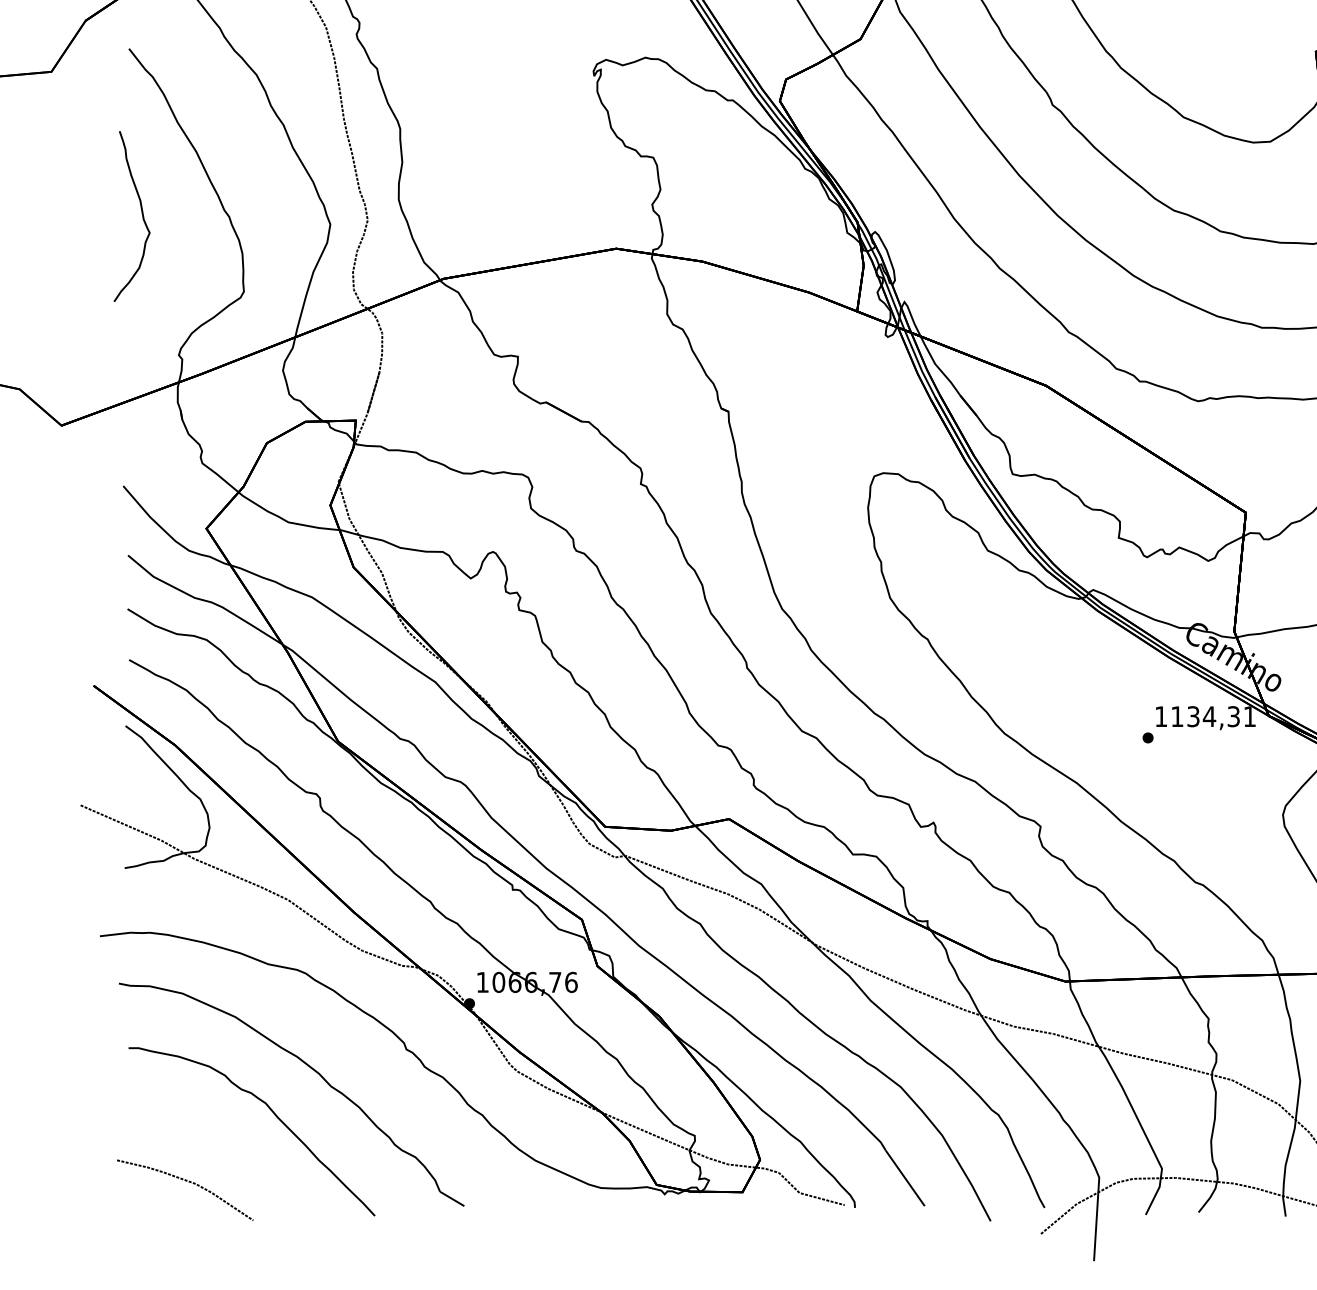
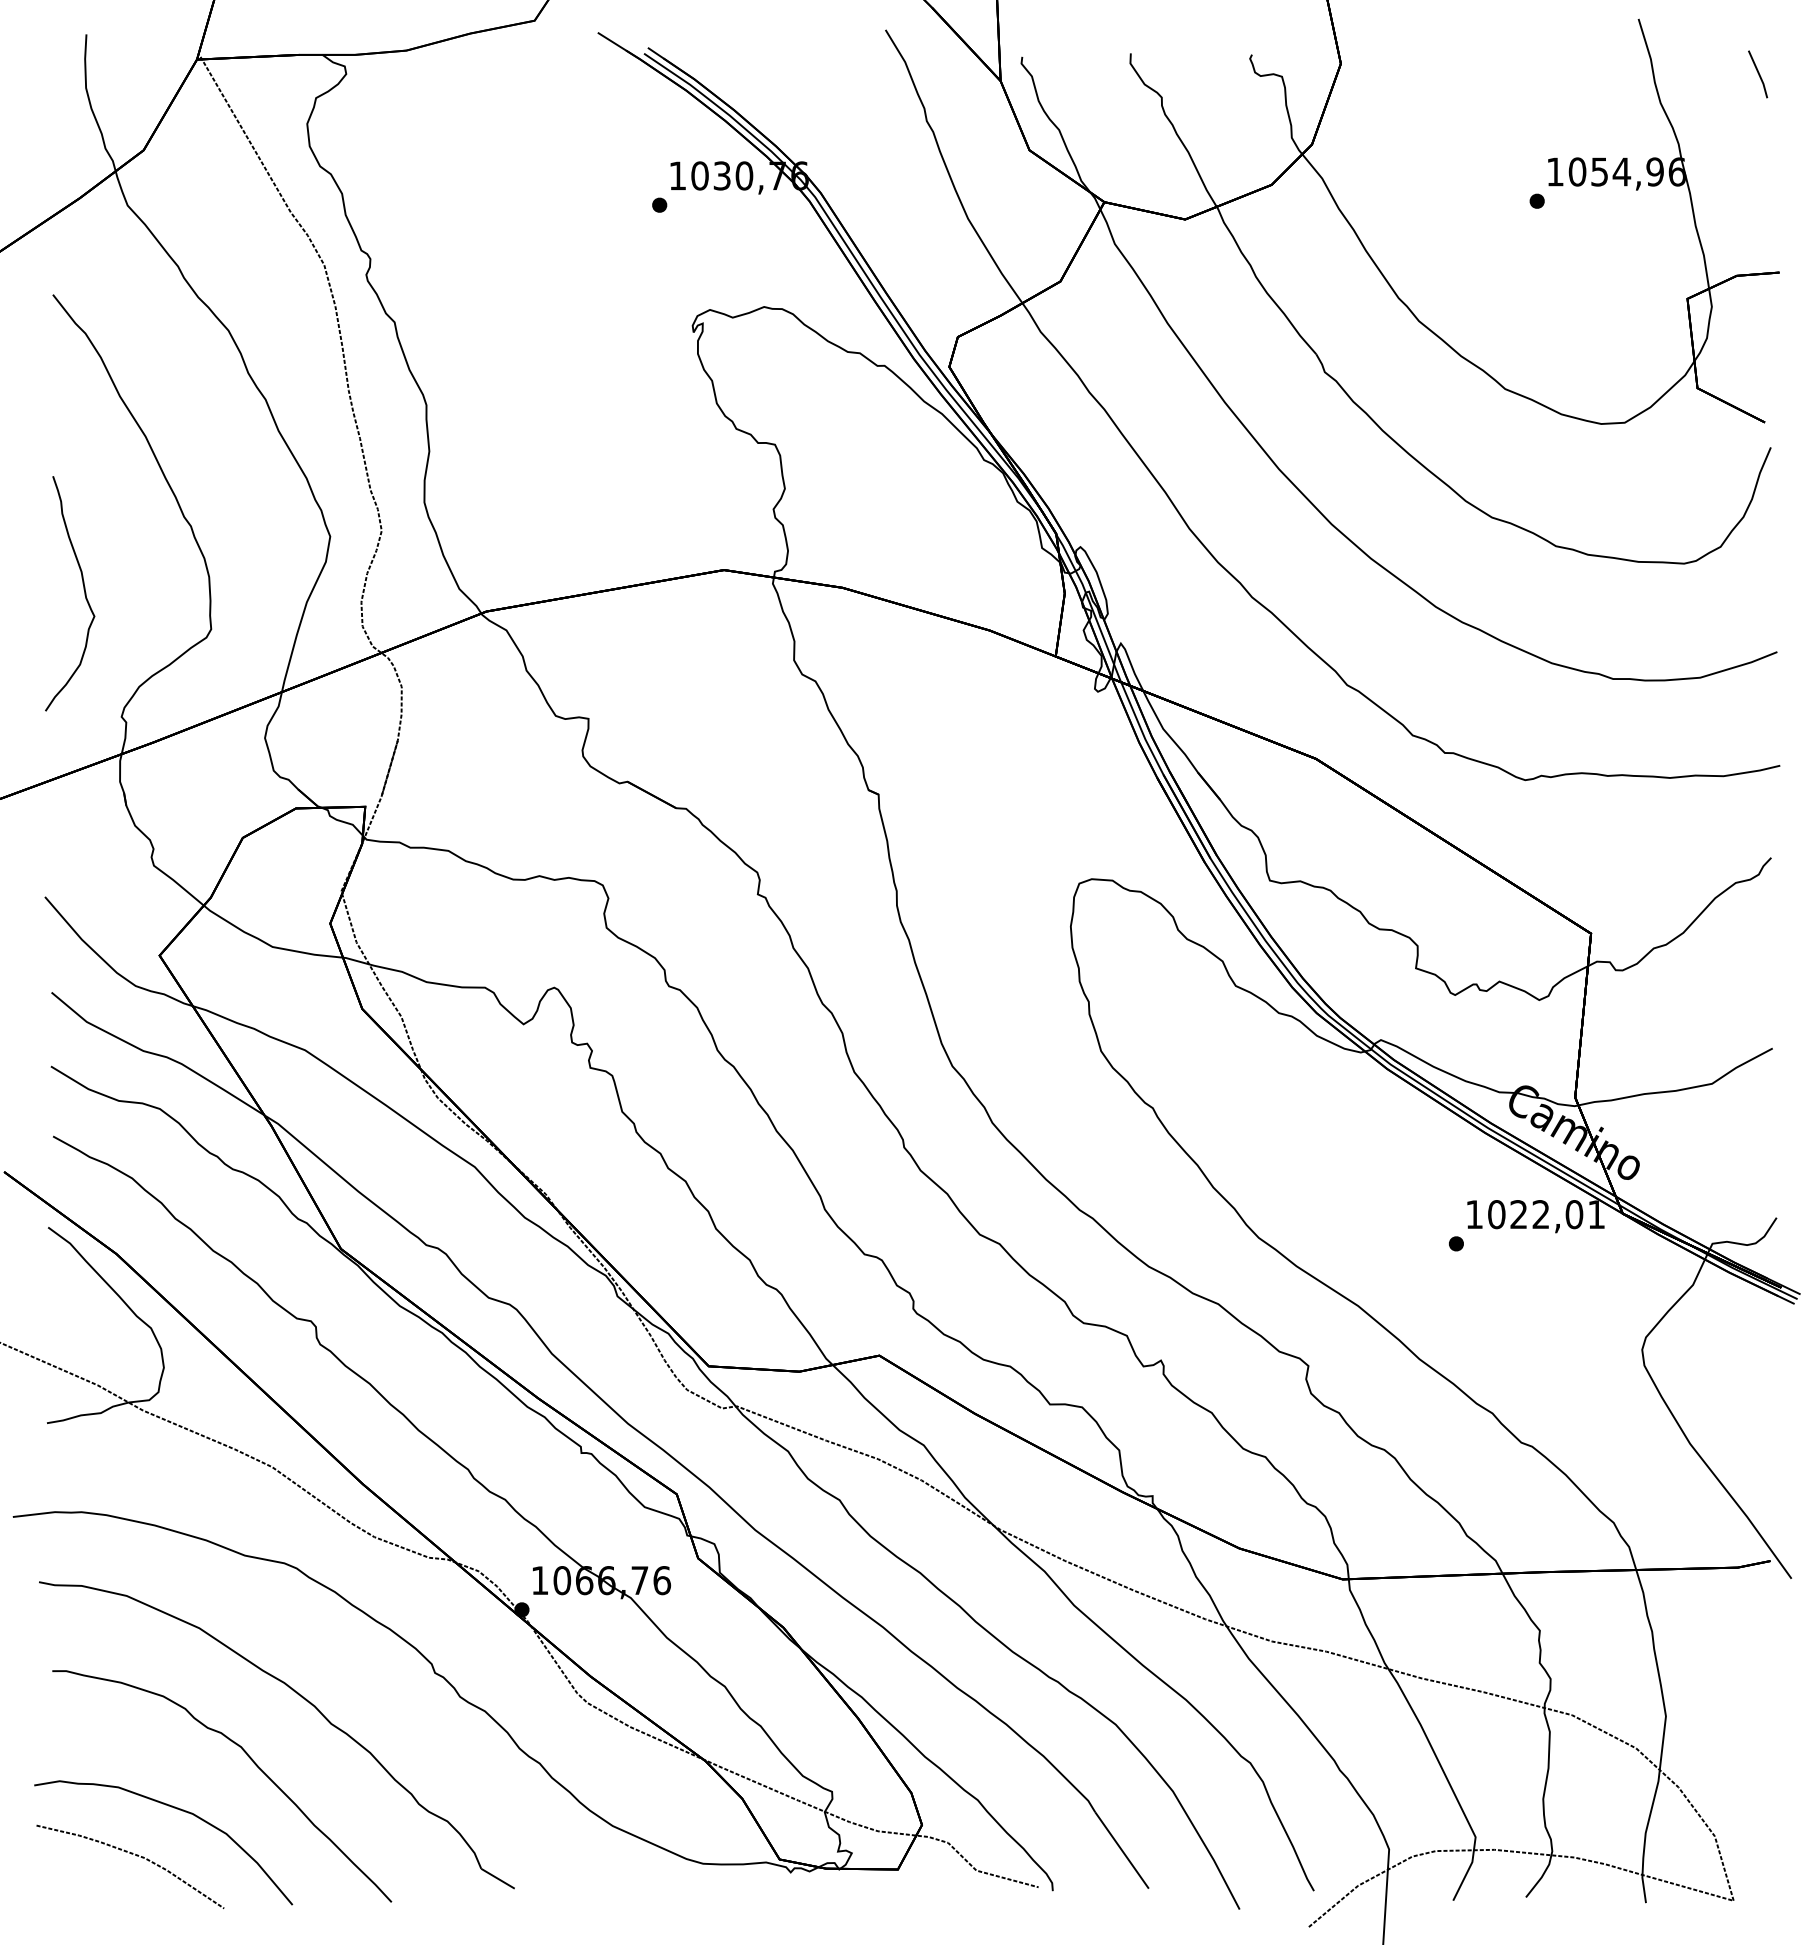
curve: (141, 213) -> (83, 589), moved
text: (1205, 716) -> (1535, 1214), 1134,31 -> 1022,01
curve: (218, 1148) -> (176, 1809), added

